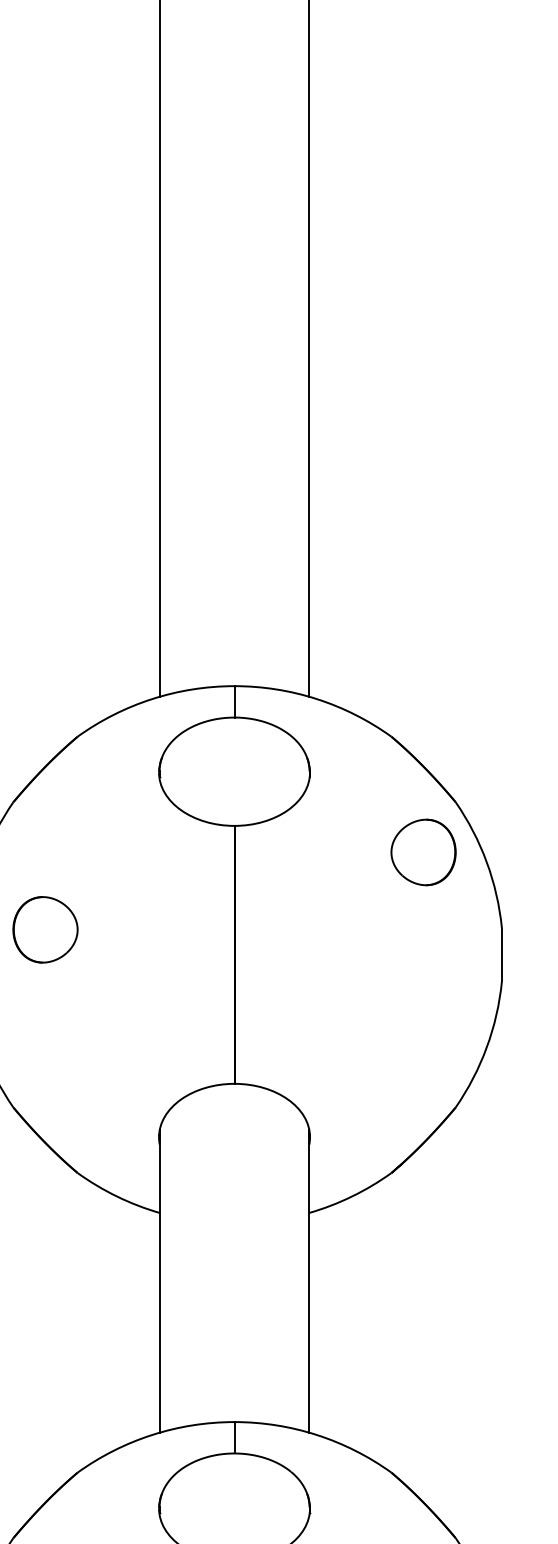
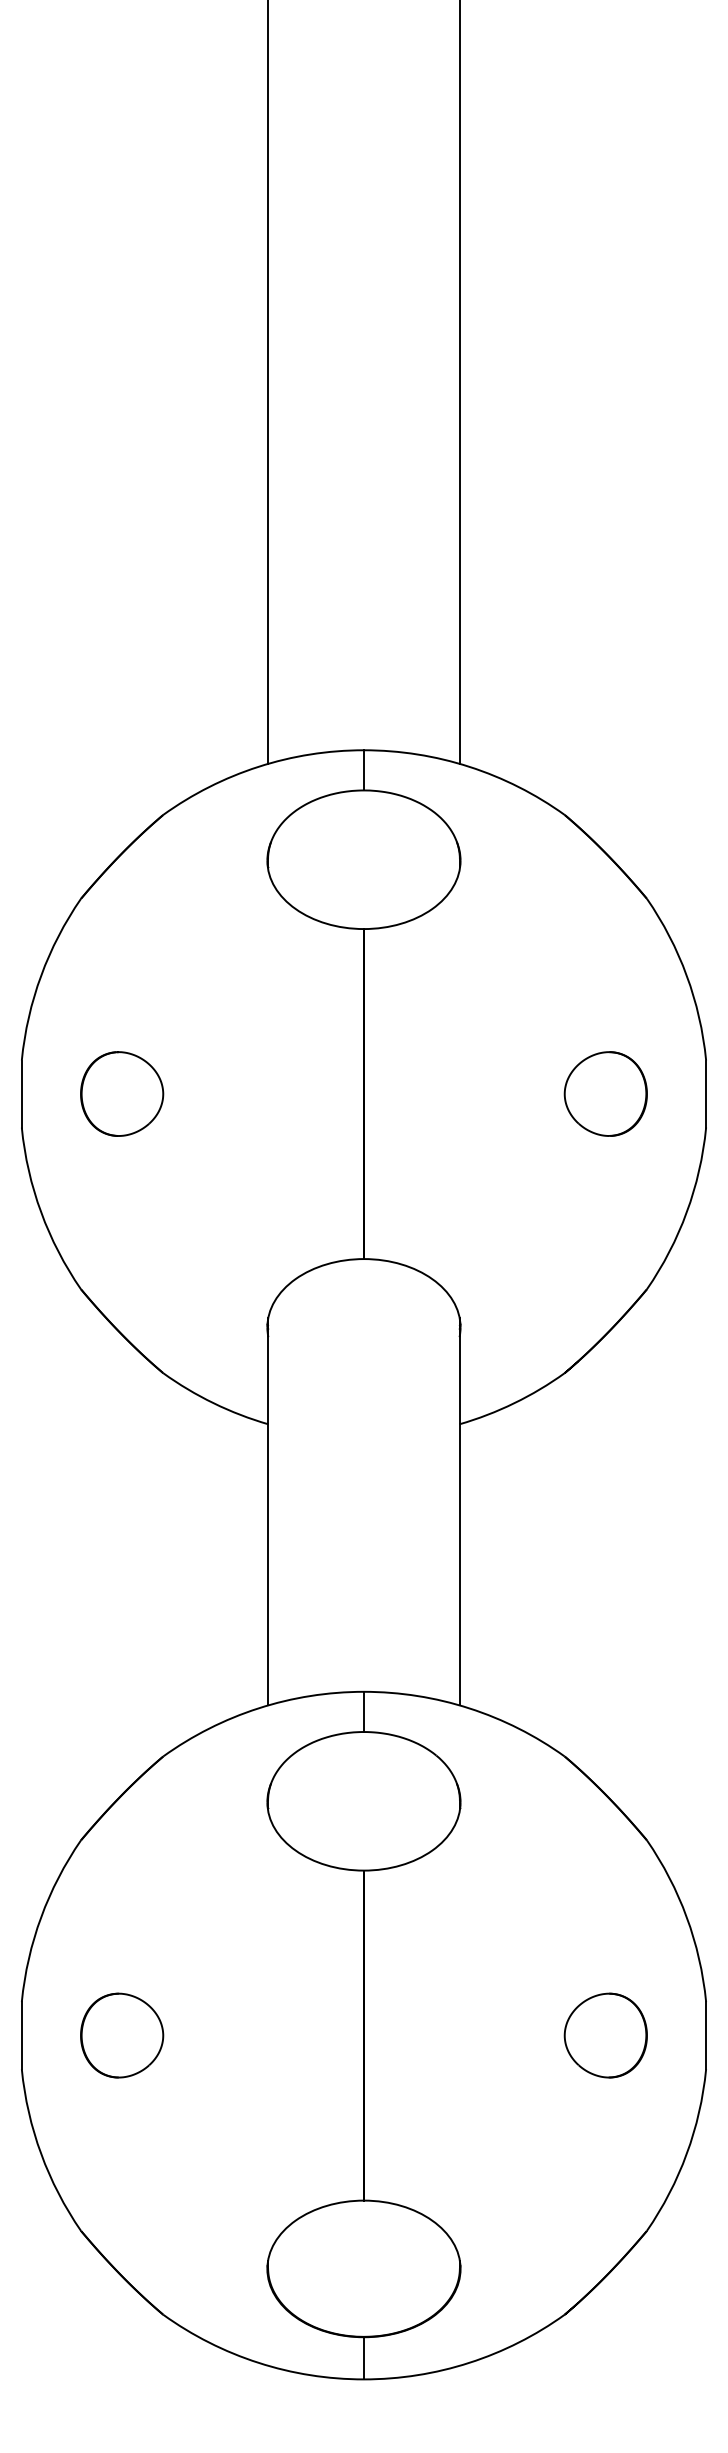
part: (423, 852) -> (605, 1093), moved
part: (45, 929) -> (122, 1093), moved

